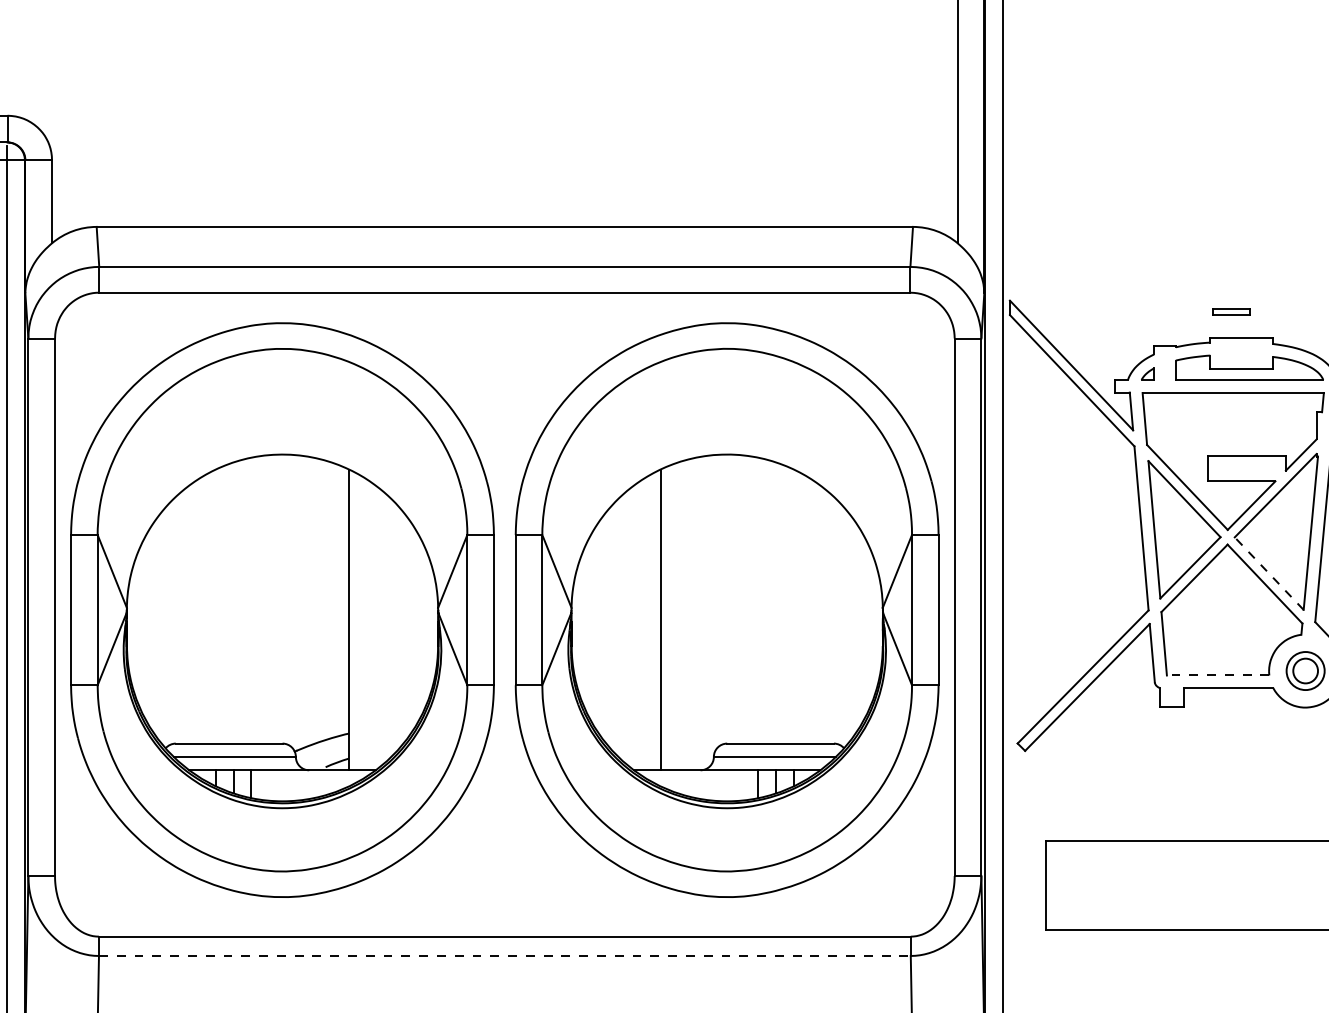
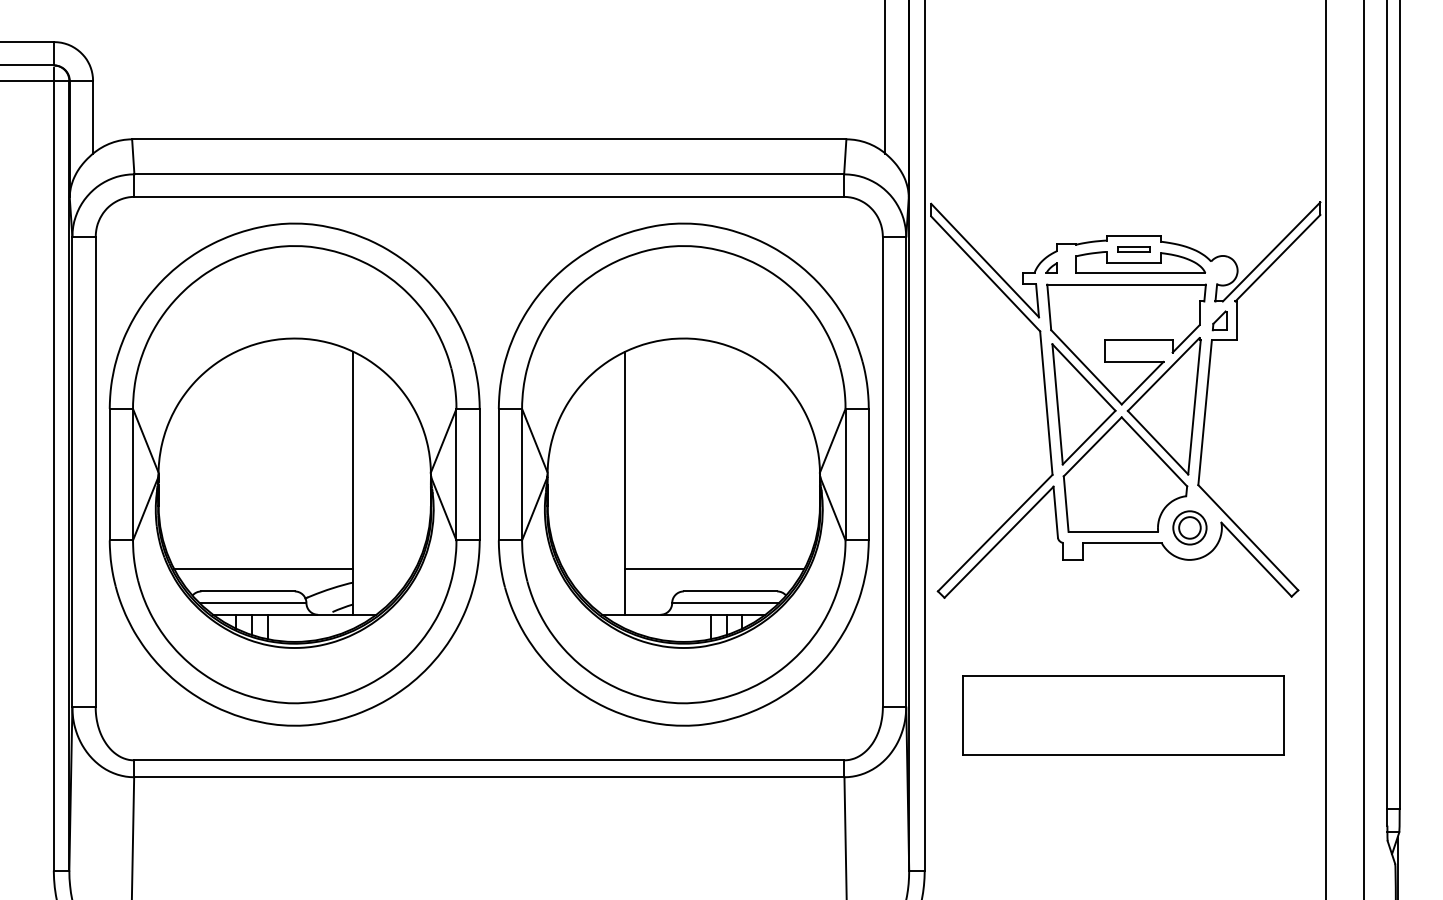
part: (1230, 311) -> (1133, 249), moved
line: (1269, 573) -> (1158, 442), dashed -> solid
line: (1218, 675) -> (1113, 531), dashed -> solid
line: (246, 718) -> (263, 569), added
line: (762, 718) -> (714, 569), added
line: (505, 956) -> (489, 777), dashed -> solid

